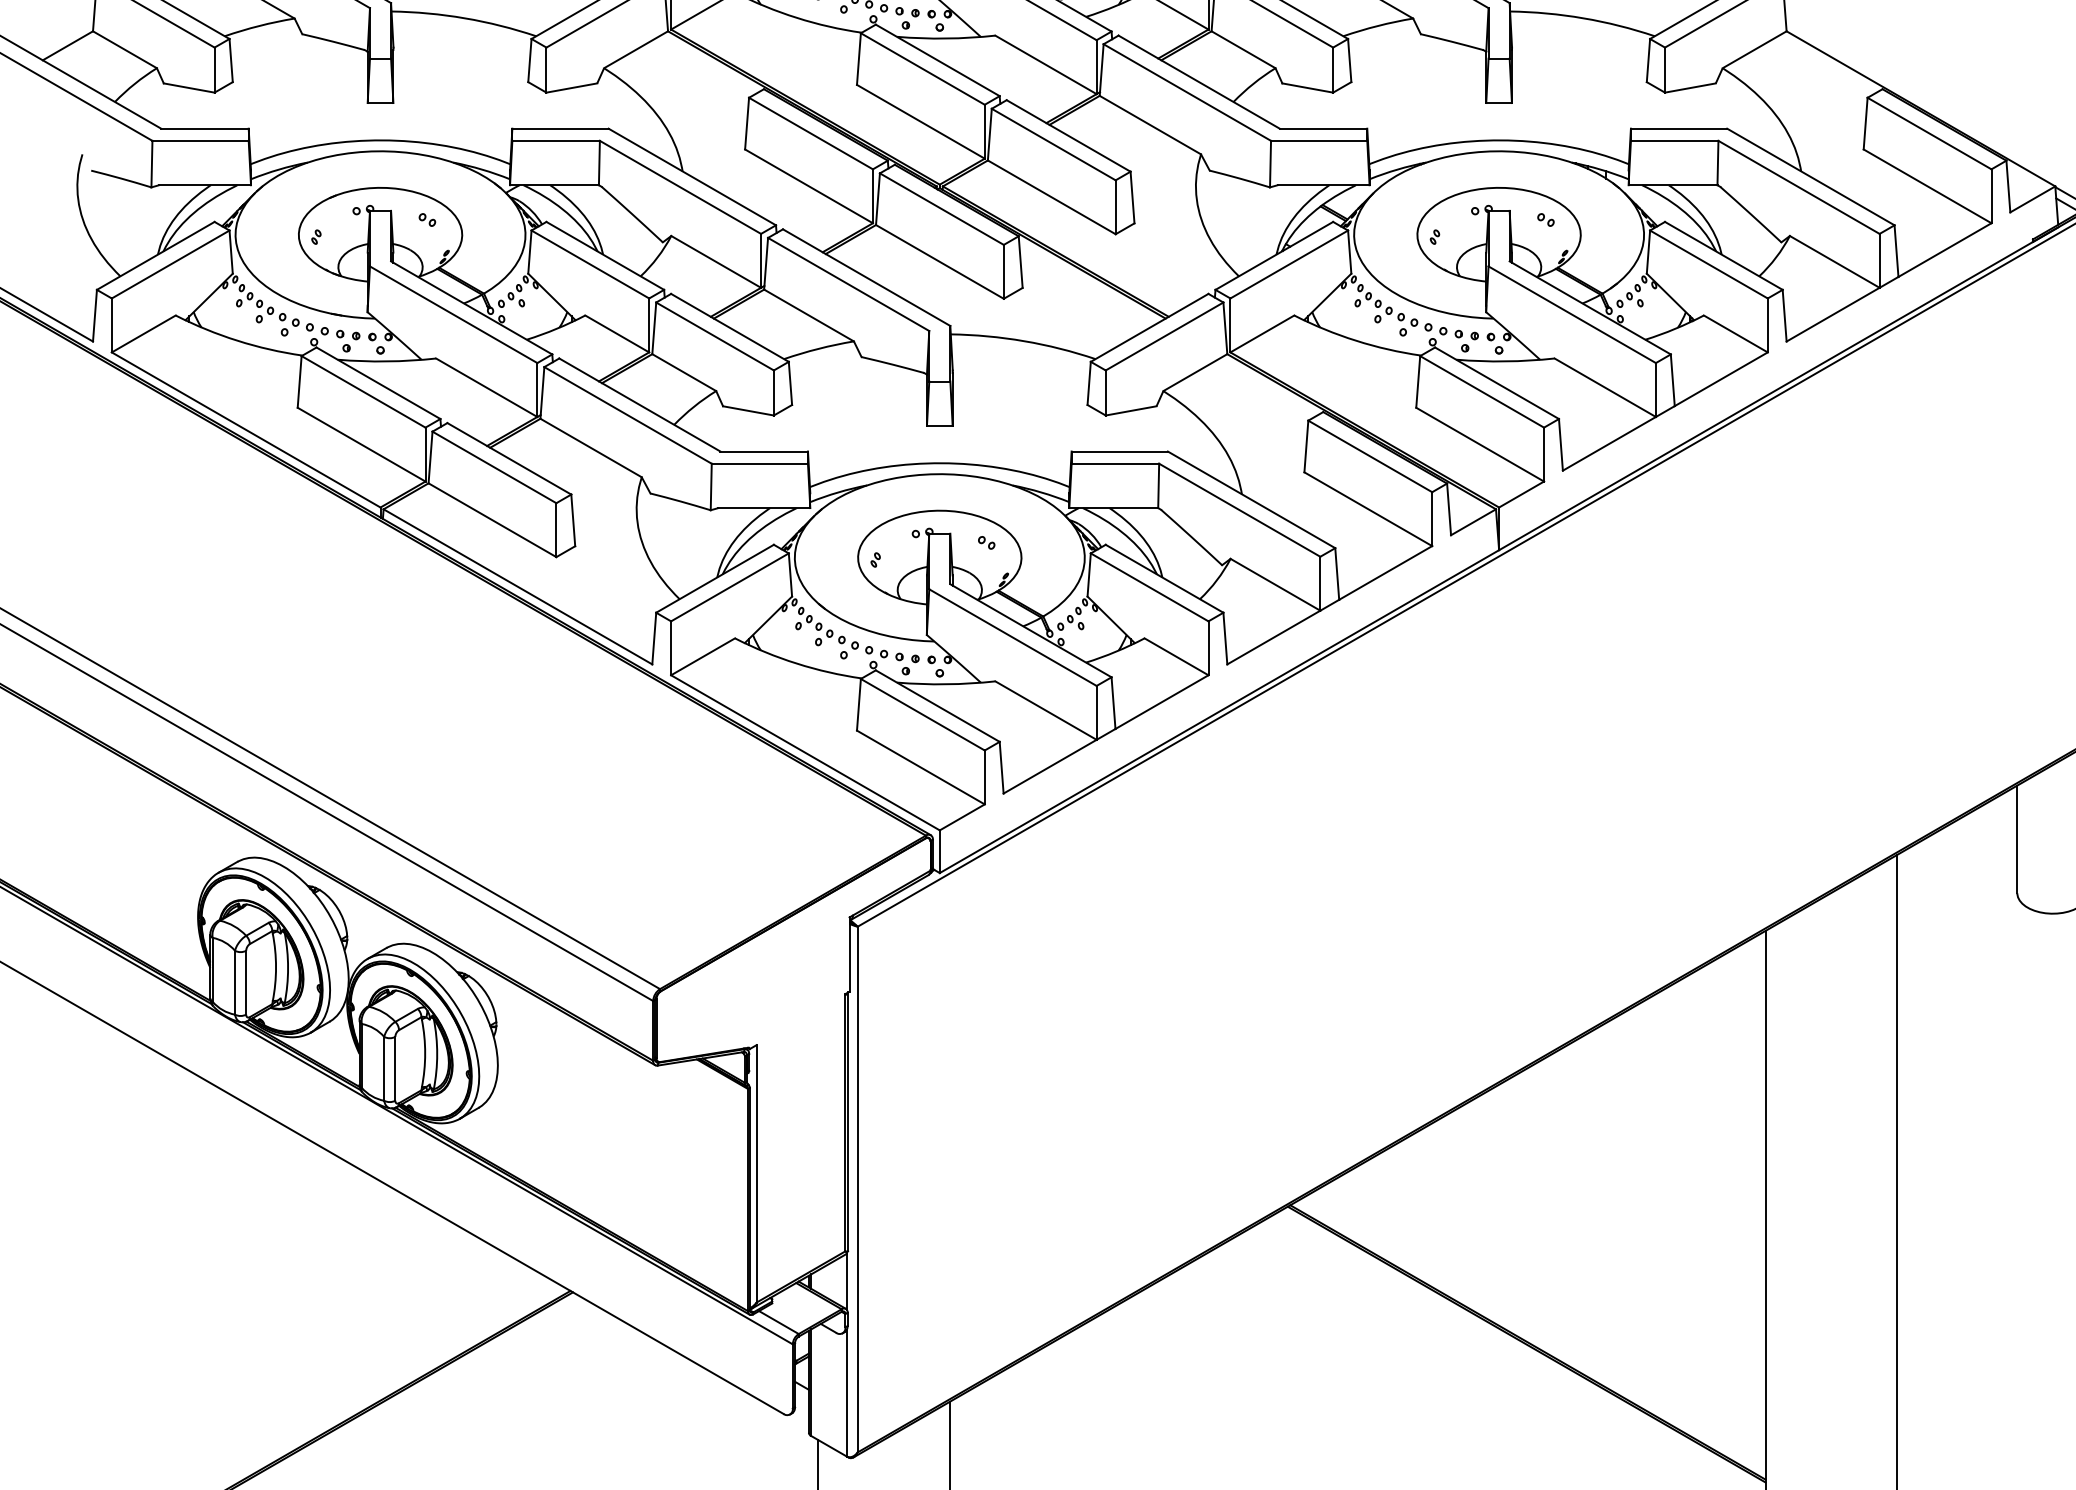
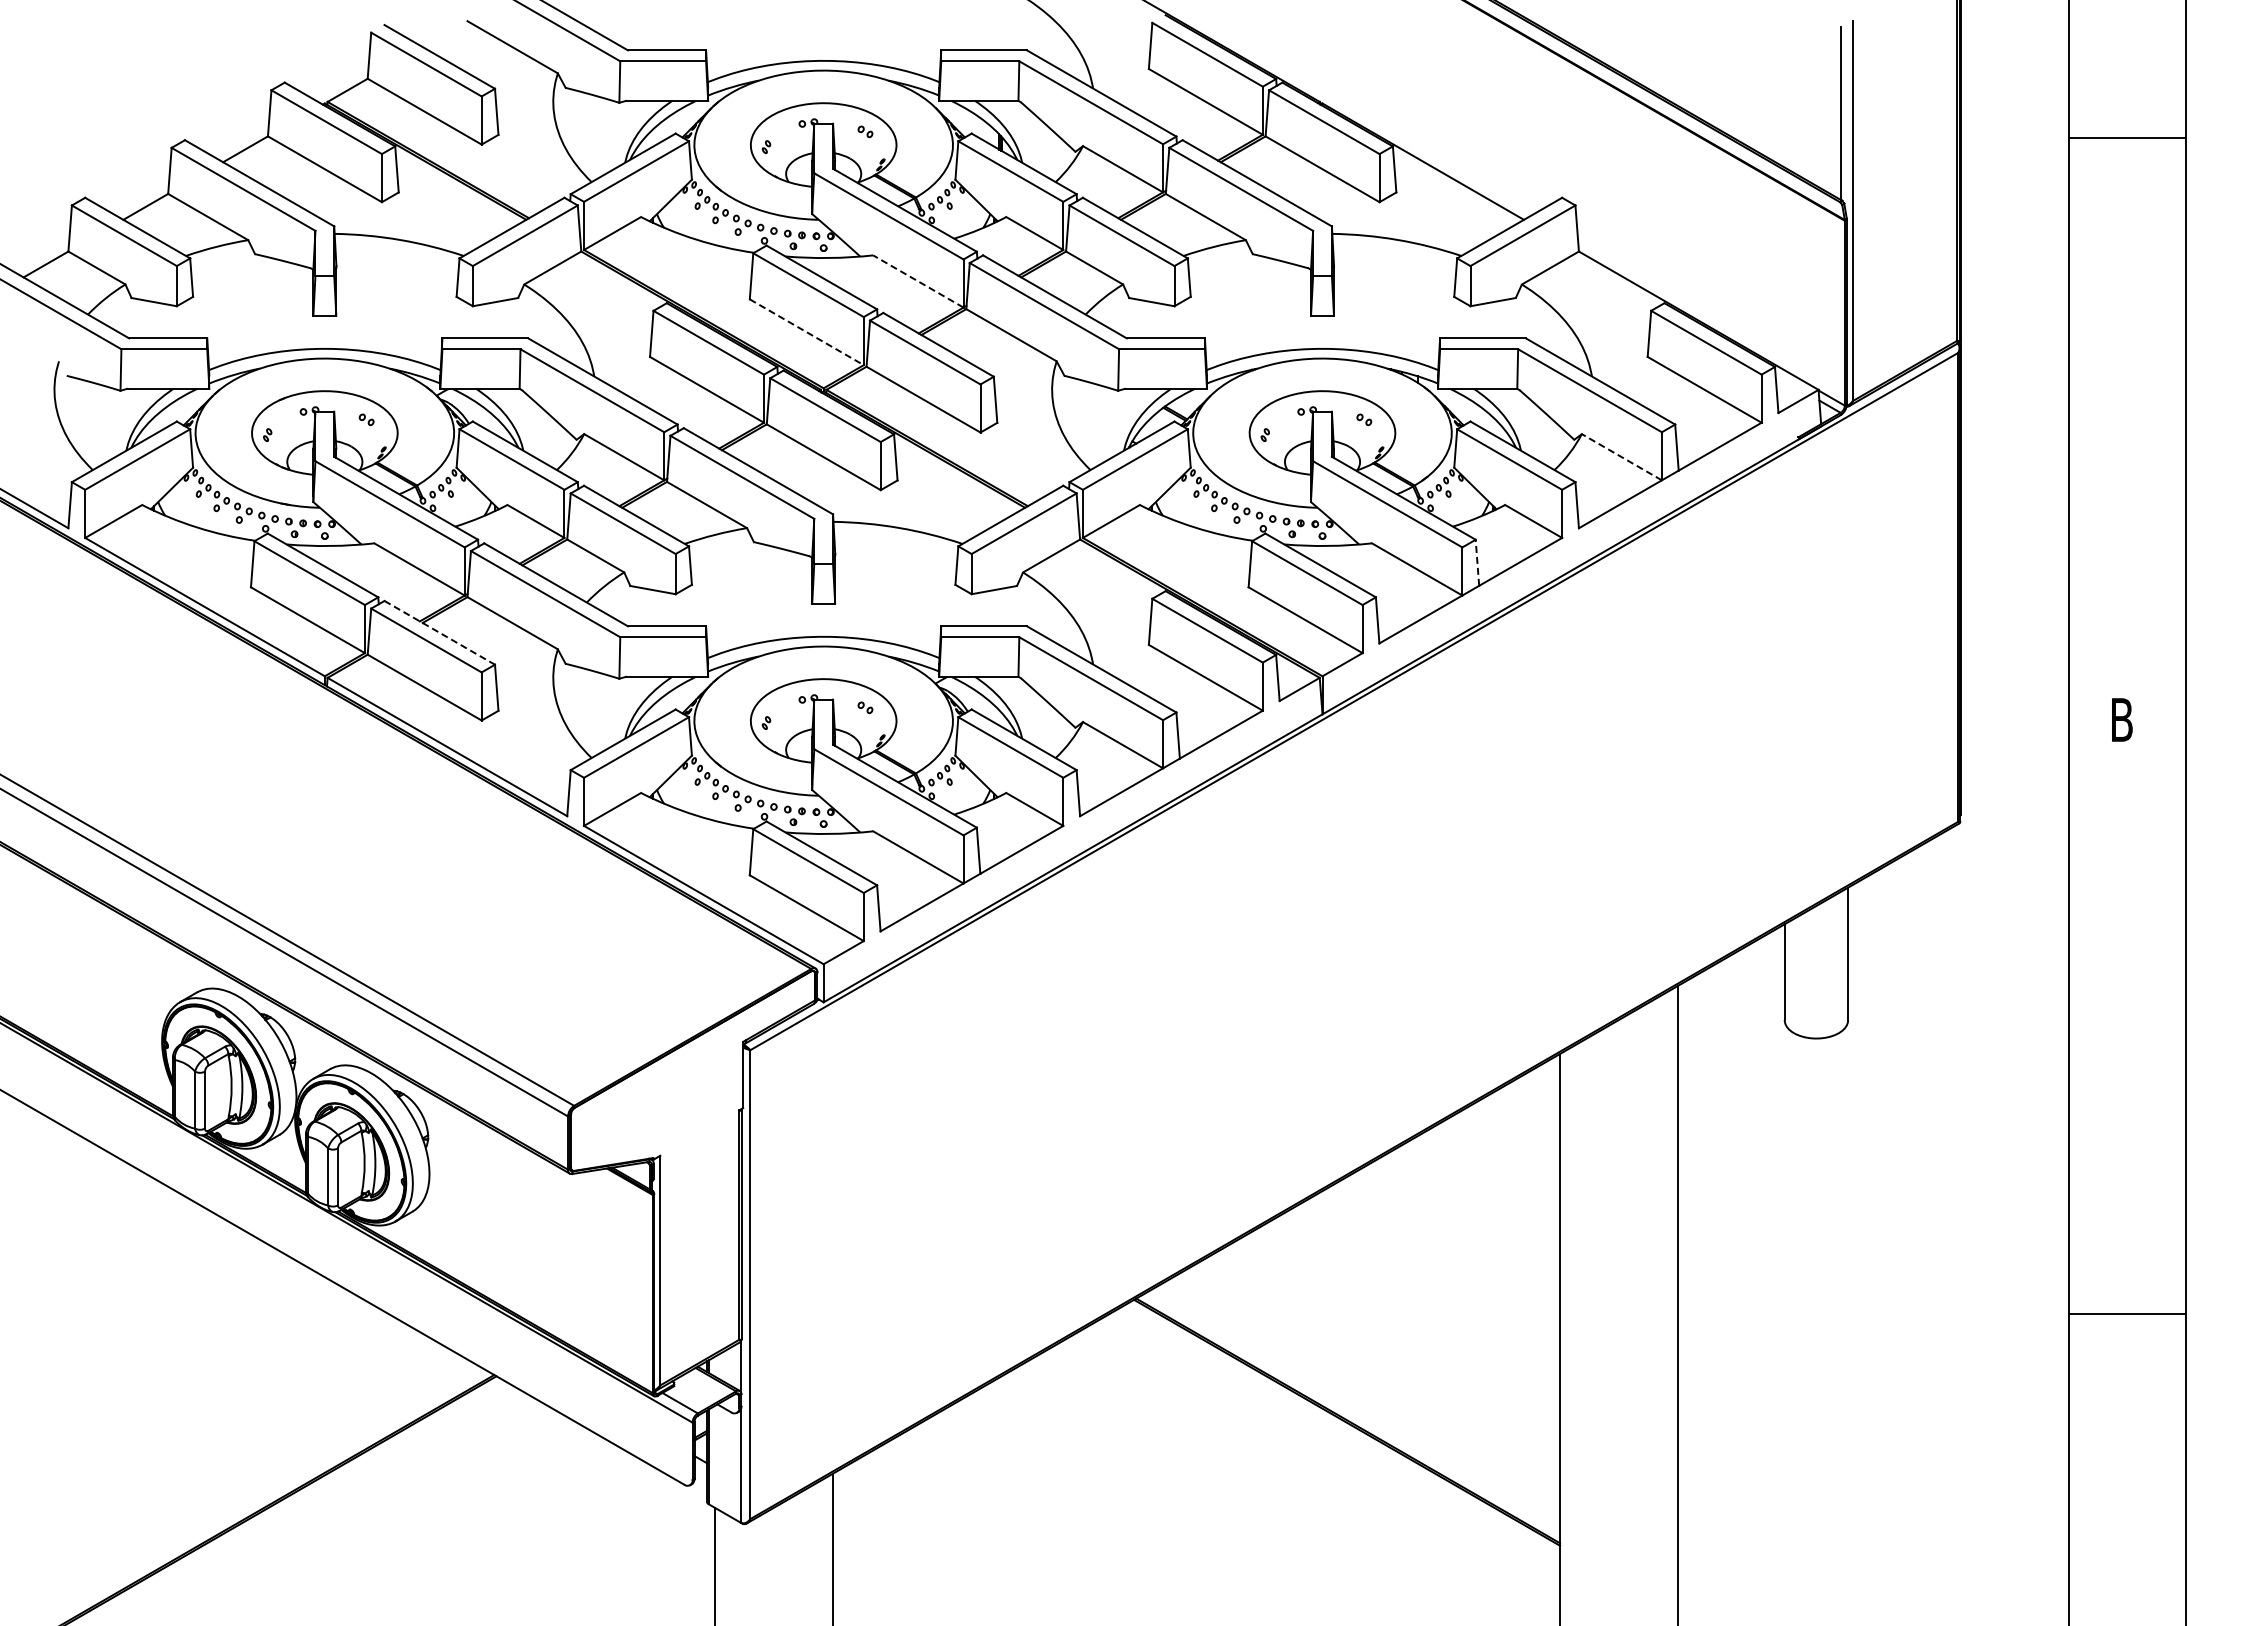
line: (1045, 64) -> (917, 281), solid -> dashed
line: (920, 122) -> (806, 332), solid -> dashed
line: (1834, 261) -> (1621, 456), solid -> dashed
line: (1672, 379) -> (1477, 562), solid -> dashed
line: (509, 458) -> (439, 632), solid -> dashed

